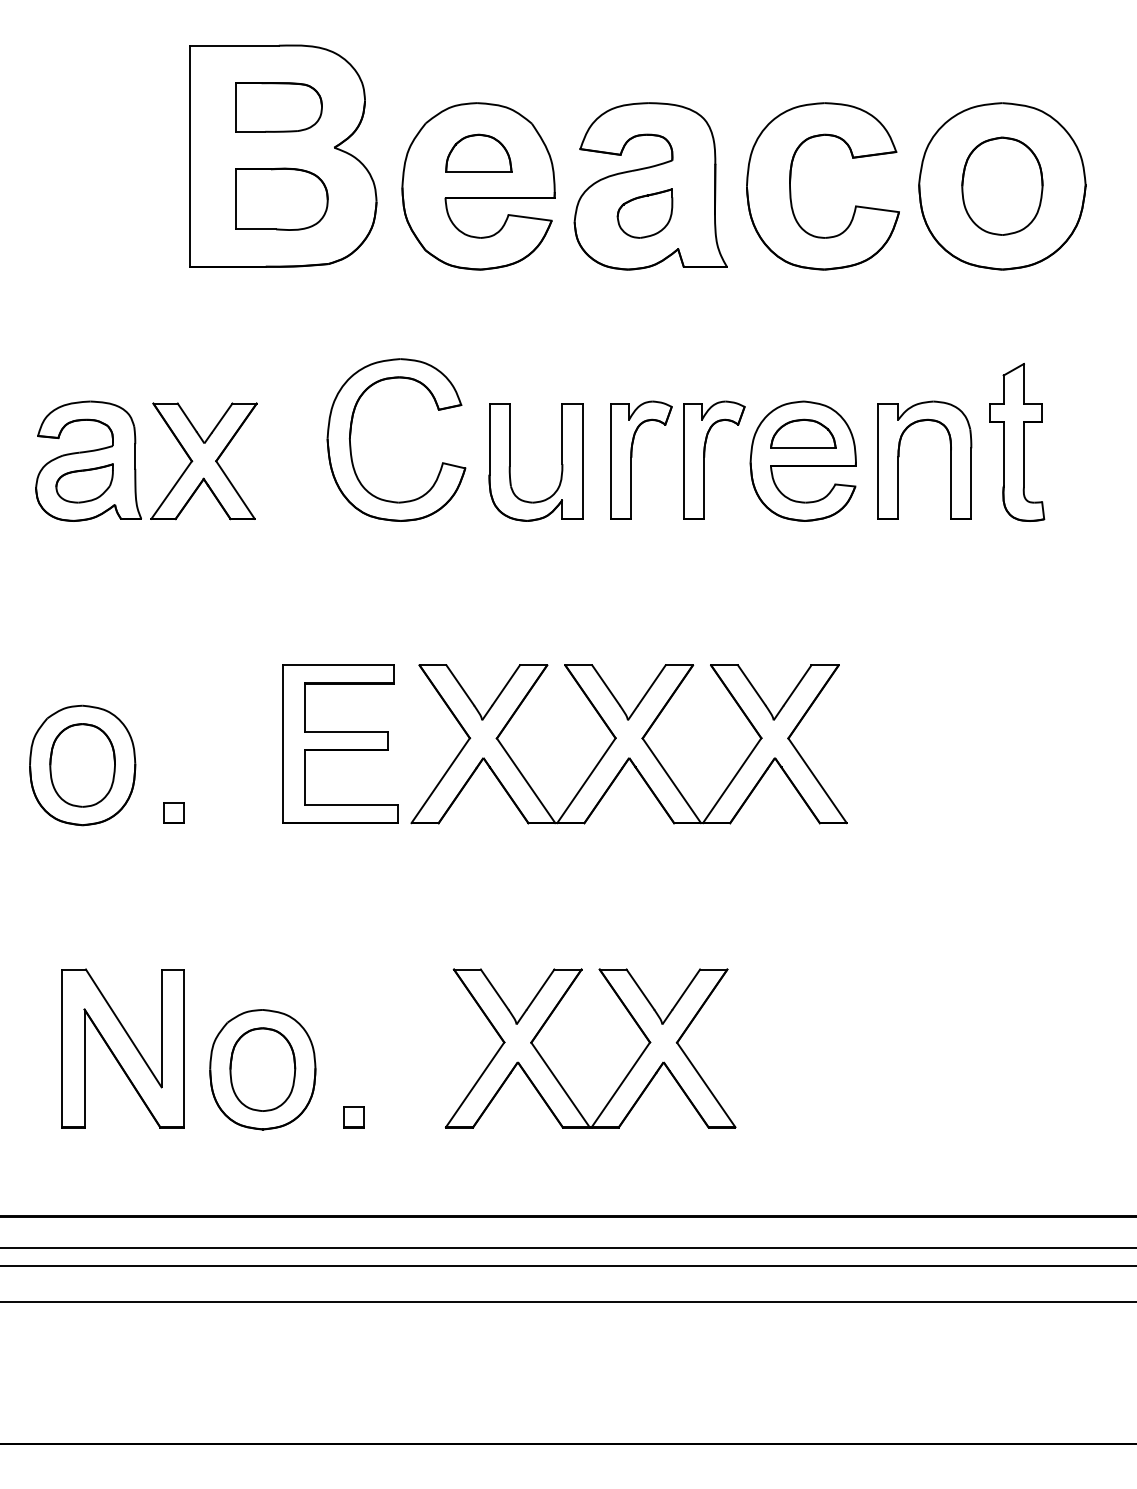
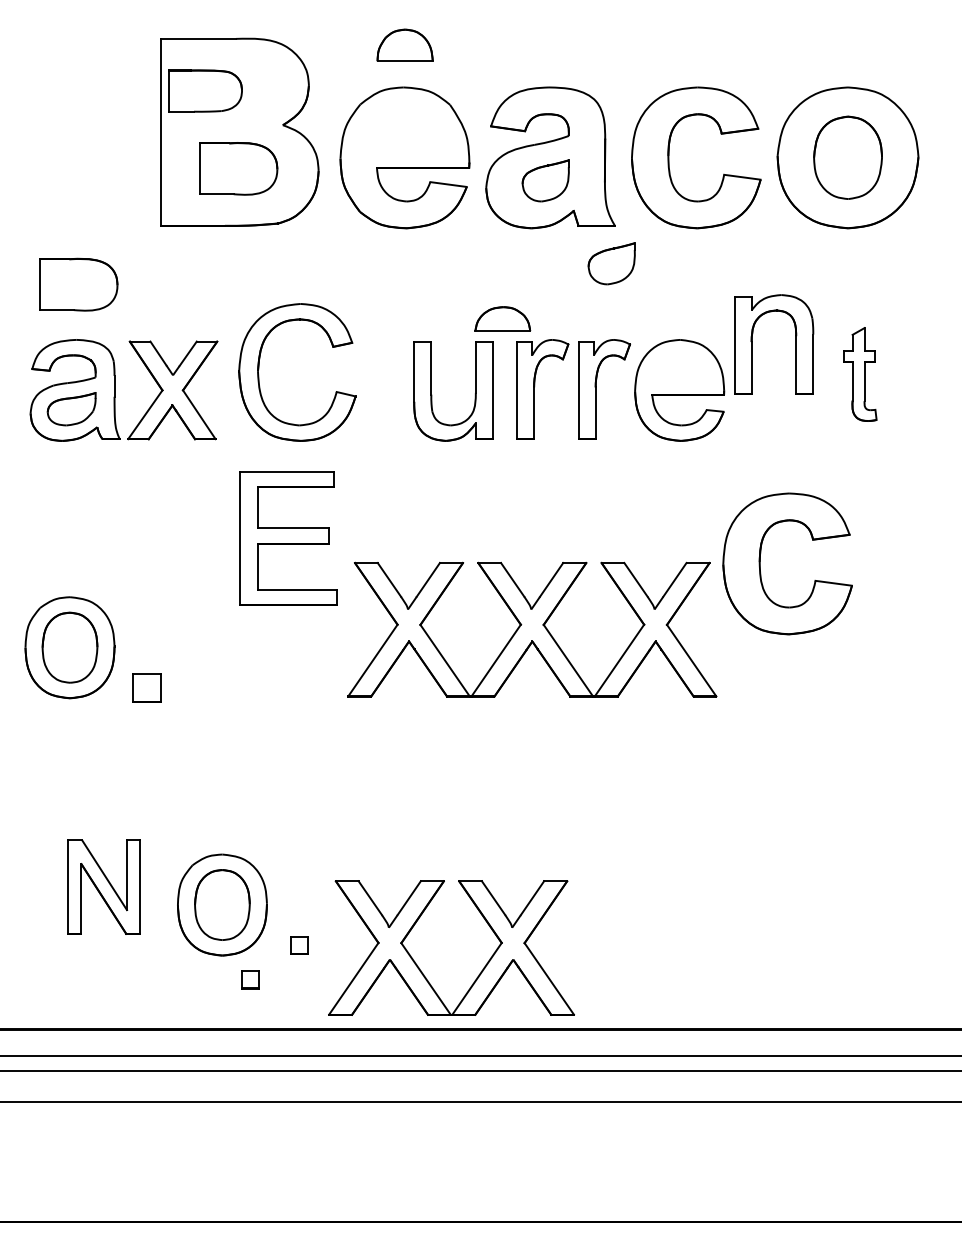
part: (278, 107) -> (205, 91), moved
part: (478, 152) -> (404, 44), moved
part: (722, 311) -> (611, 263), added
part: (92, 335) -> (78, 284), added
part: (803, 433) -> (502, 318), moved
part: (351, 435) -> (259, 368), moved
part: (1017, 442) -> (860, 374), size x0.7
part: (899, 457) -> (752, 342), moved
part: (899, 670) -> (760, 567), added
part: (340, 743) -> (288, 537), moved
part: (173, 812) -> (146, 687), size x1.6
part: (122, 1048) -> (103, 887), size x0.7
part: (553, 1072) -> (420, 968), moved
part: (295, 1158) -> (250, 980), added

